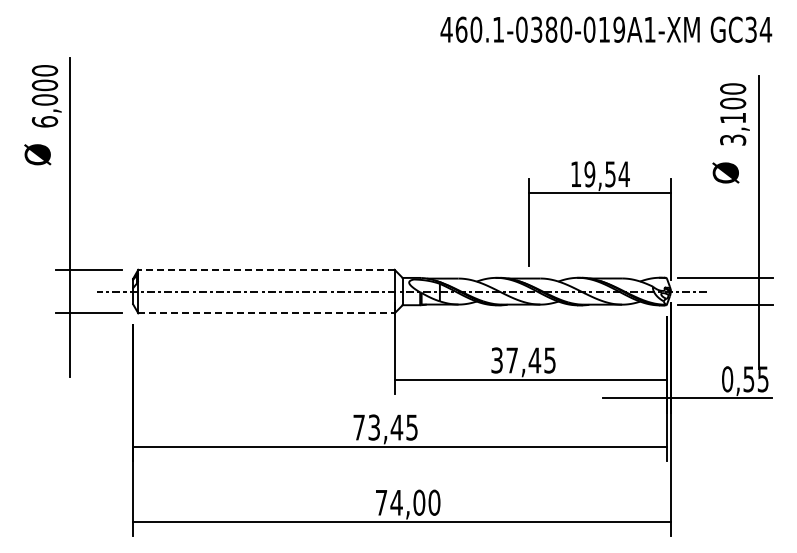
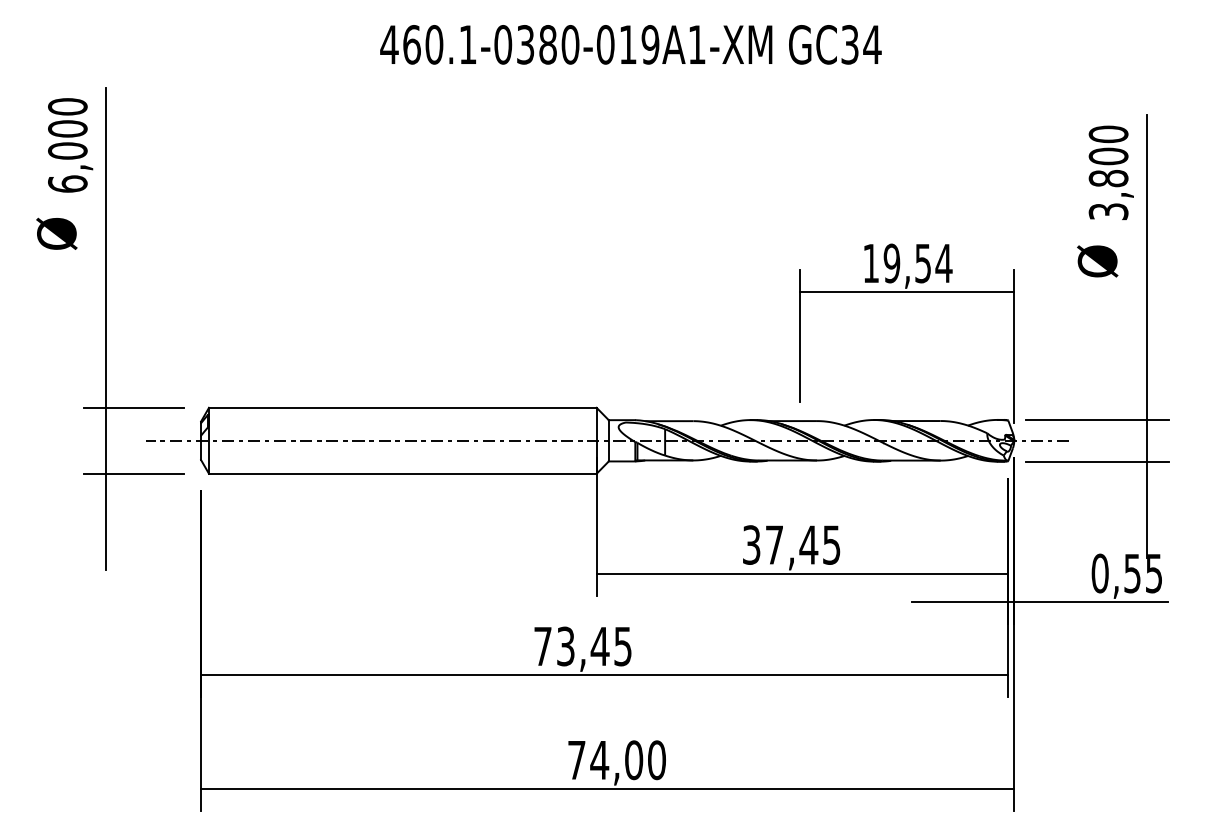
text: (606, 29) -> (631, 44), moved
text: (733, 117) -> (1109, 177), 3,100 -> 3,800
line: (266, 269) -> (402, 407), dashed -> solid
line: (267, 313) -> (404, 473), dashed -> solid

